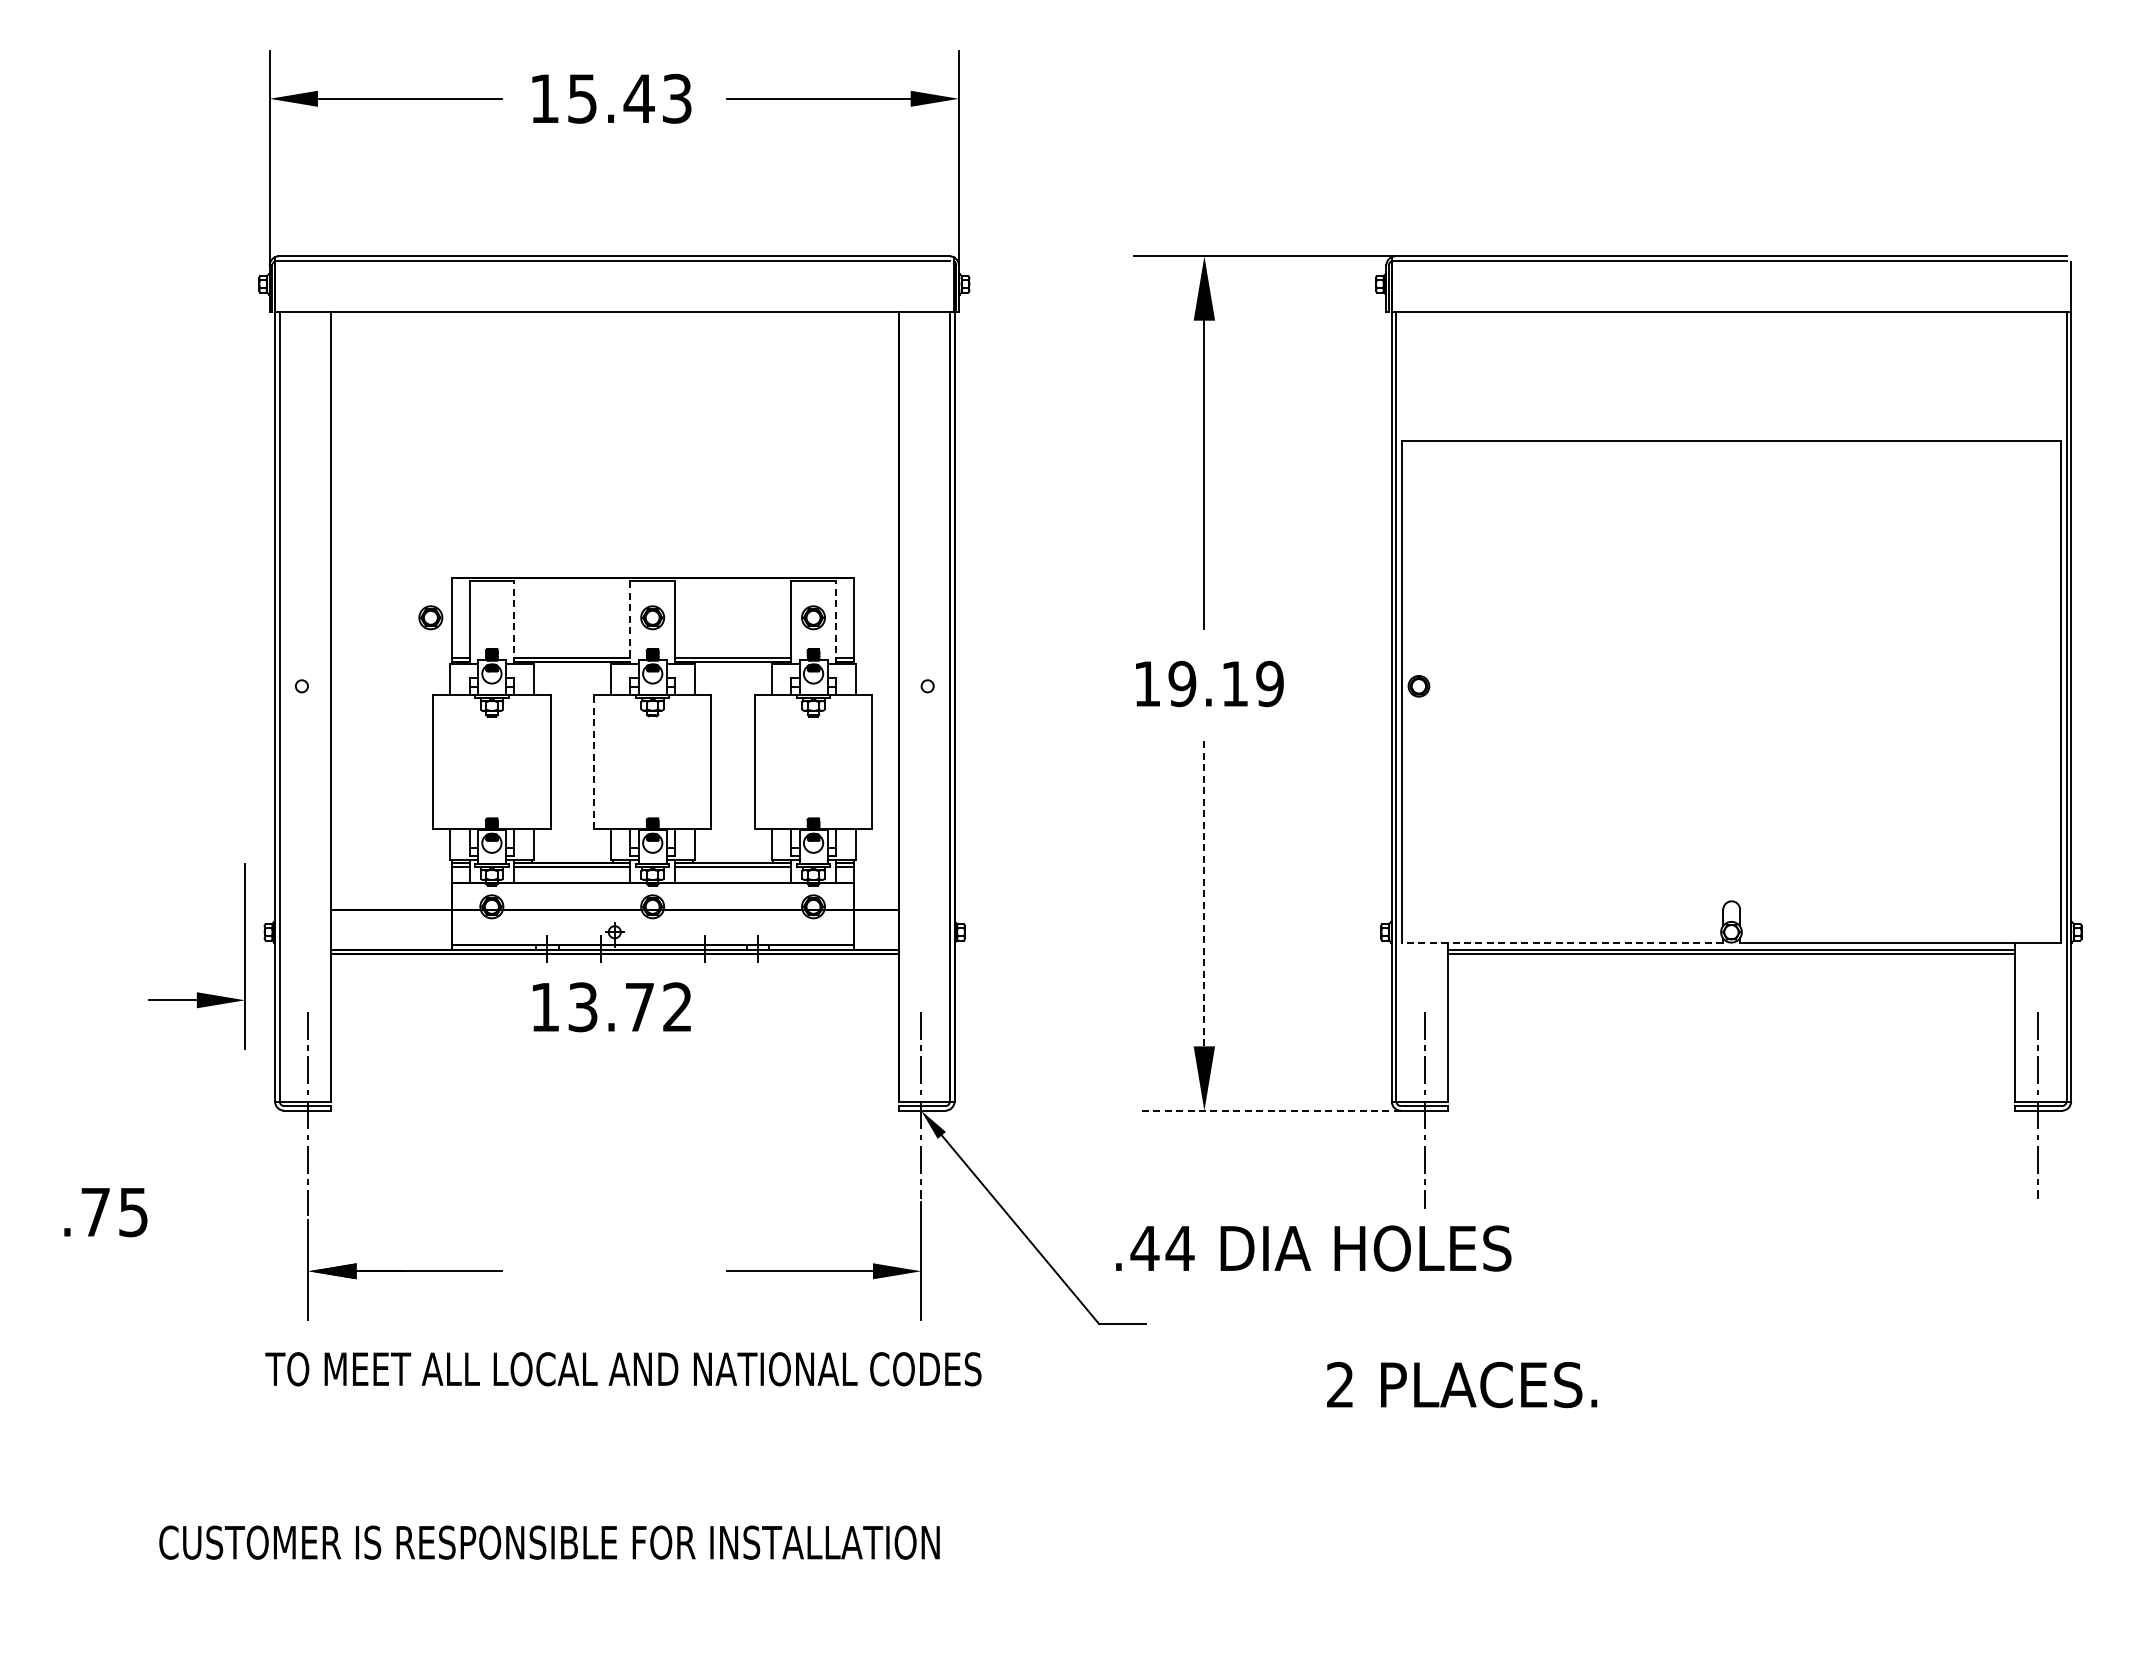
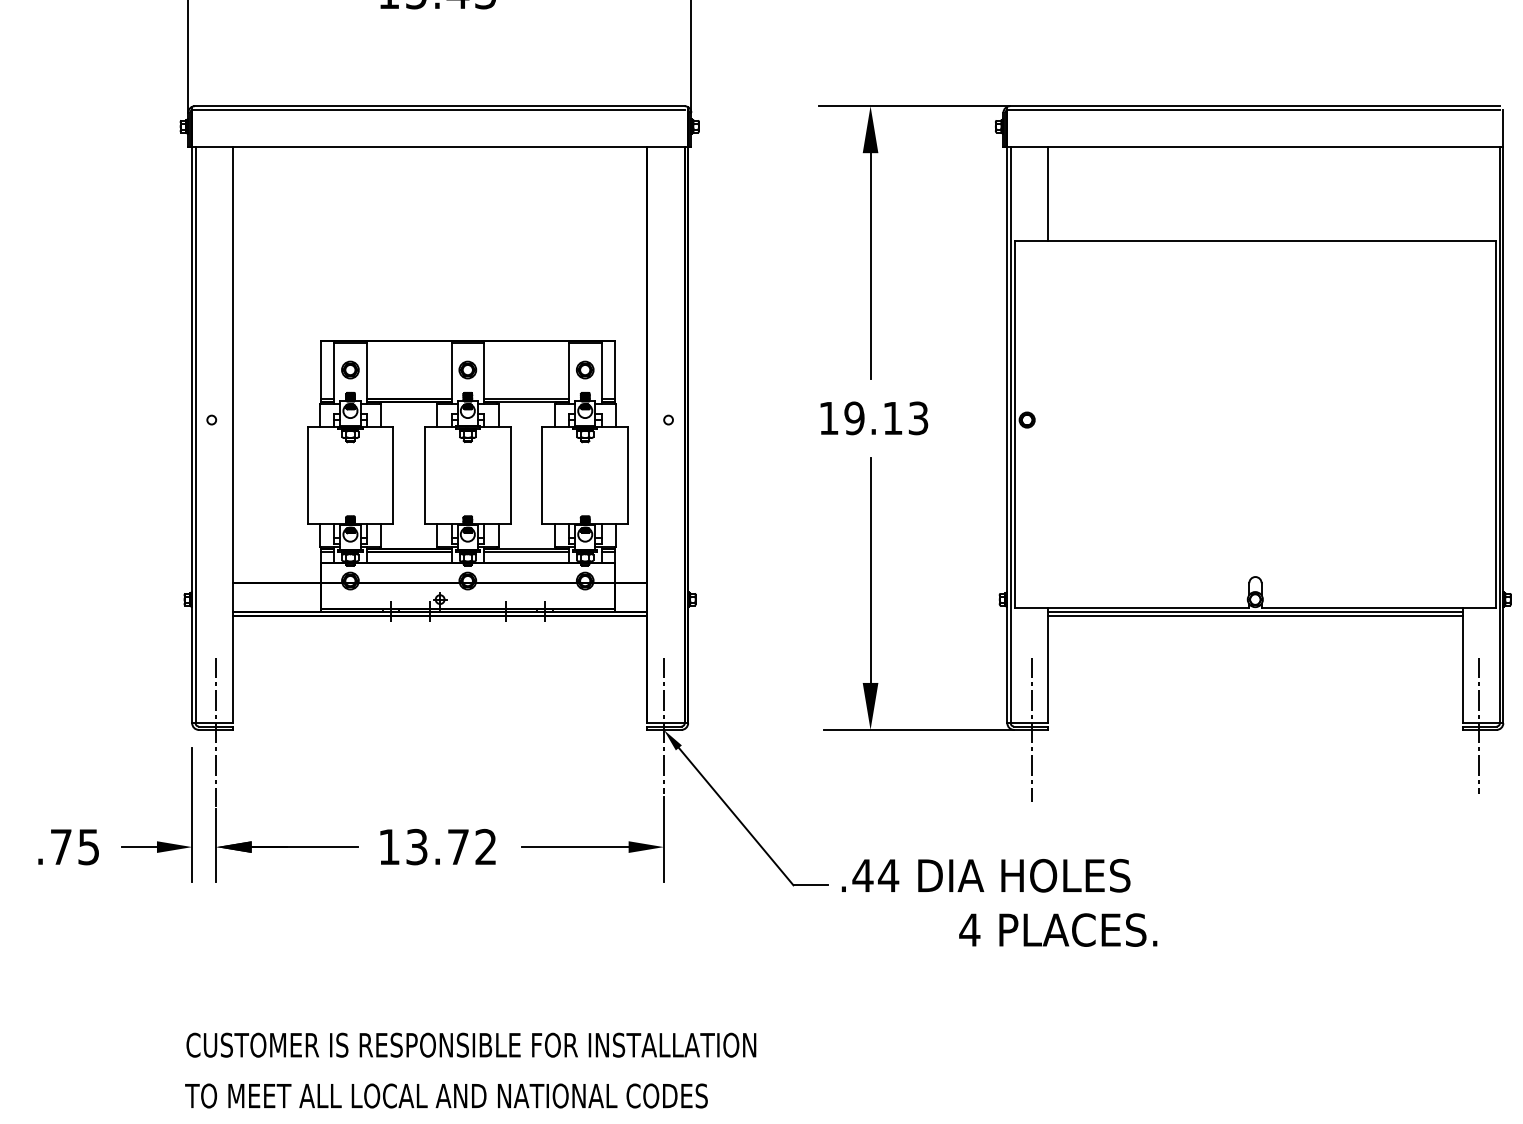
line: (1447, 376) -> (1048, 193), added
part: (430, 617) -> (350, 369), moved
line: (514, 622) -> (366, 373), dashed -> solid
line: (630, 622) -> (451, 373), dashed -> solid
line: (835, 622) -> (601, 373), dashed -> solid
text: (1269, 683) -> (918, 418), 19.19 -> 19.13
line: (593, 761) -> (424, 474), dashed -> solid
line: (1204, 892) -> (870, 570), dashed -> solid
line: (1562, 943) -> (1131, 607), dashed -> solid
part: (197, 992) -> (157, 841), moved
text: (611, 1007) -> (437, 847), moved
line: (1269, 1110) -> (918, 729), dashed -> solid
text: (105, 1212) -> (68, 847), moved
text: (1313, 1248) -> (985, 875), moved
text: (623, 1369) -> (446, 1096), moved
text: (1339, 1384) -> (969, 929), 2 -> 4
text: (549, 1542) -> (471, 1045), moved

